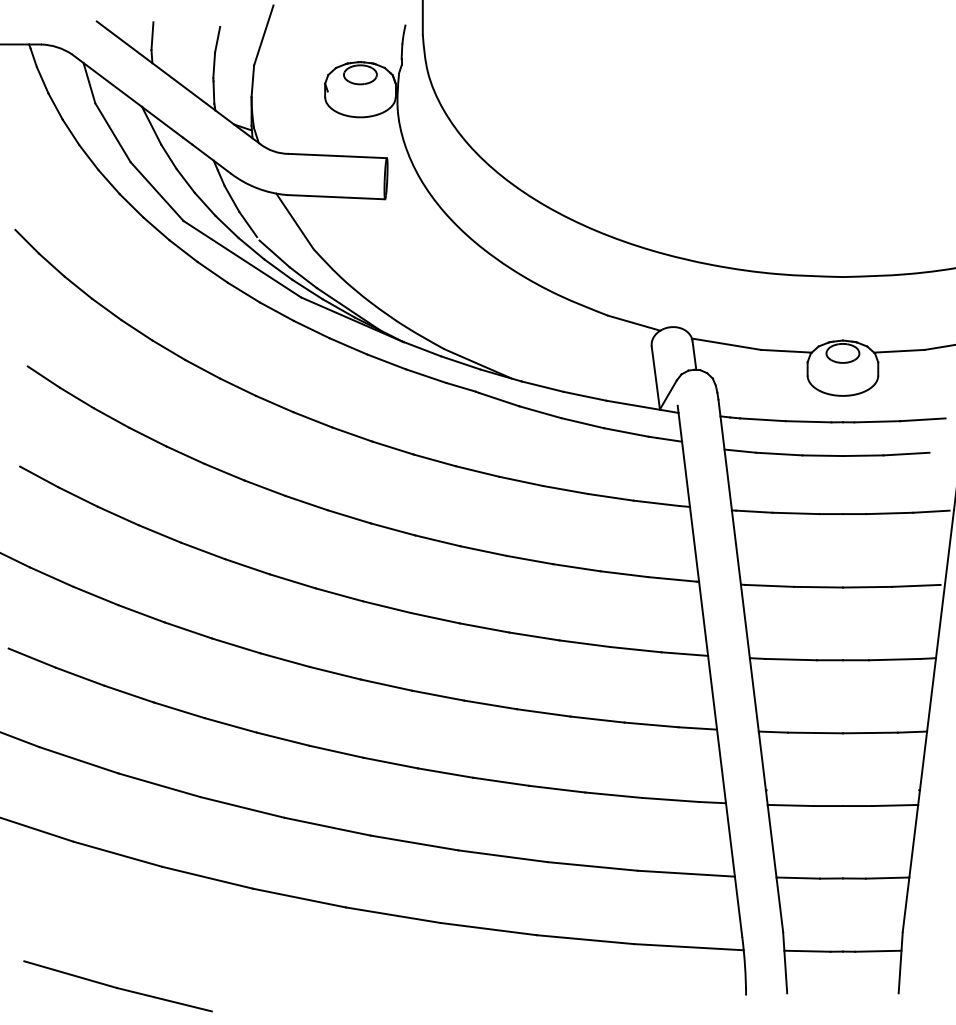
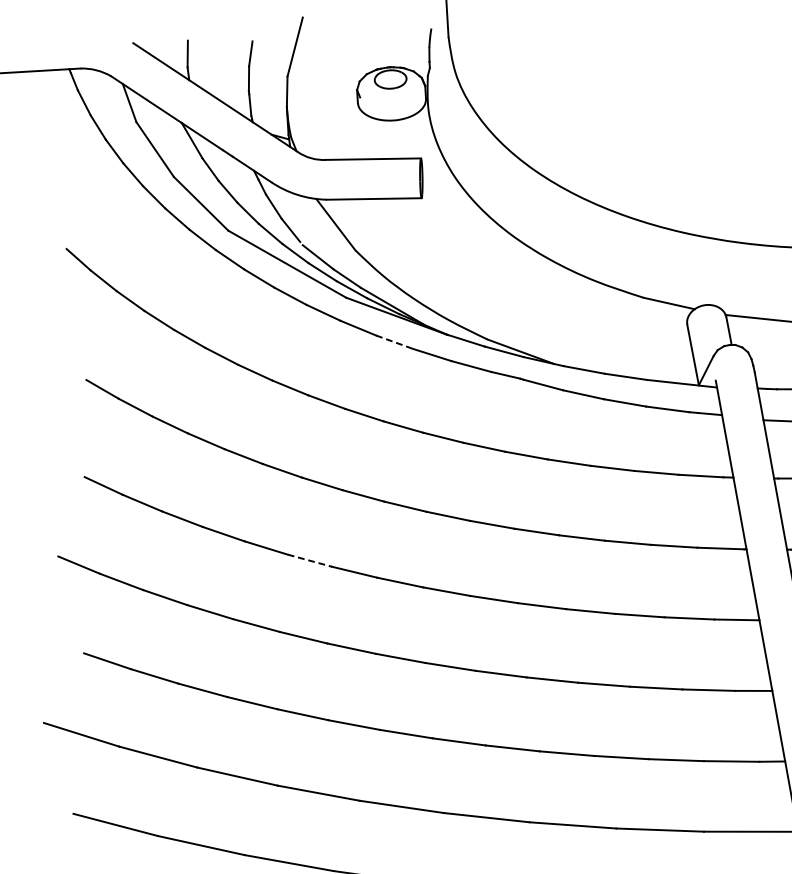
line: (348, 346) -> (394, 342), solid -> dashed
line: (247, 566) -> (309, 560), solid -> dashed

